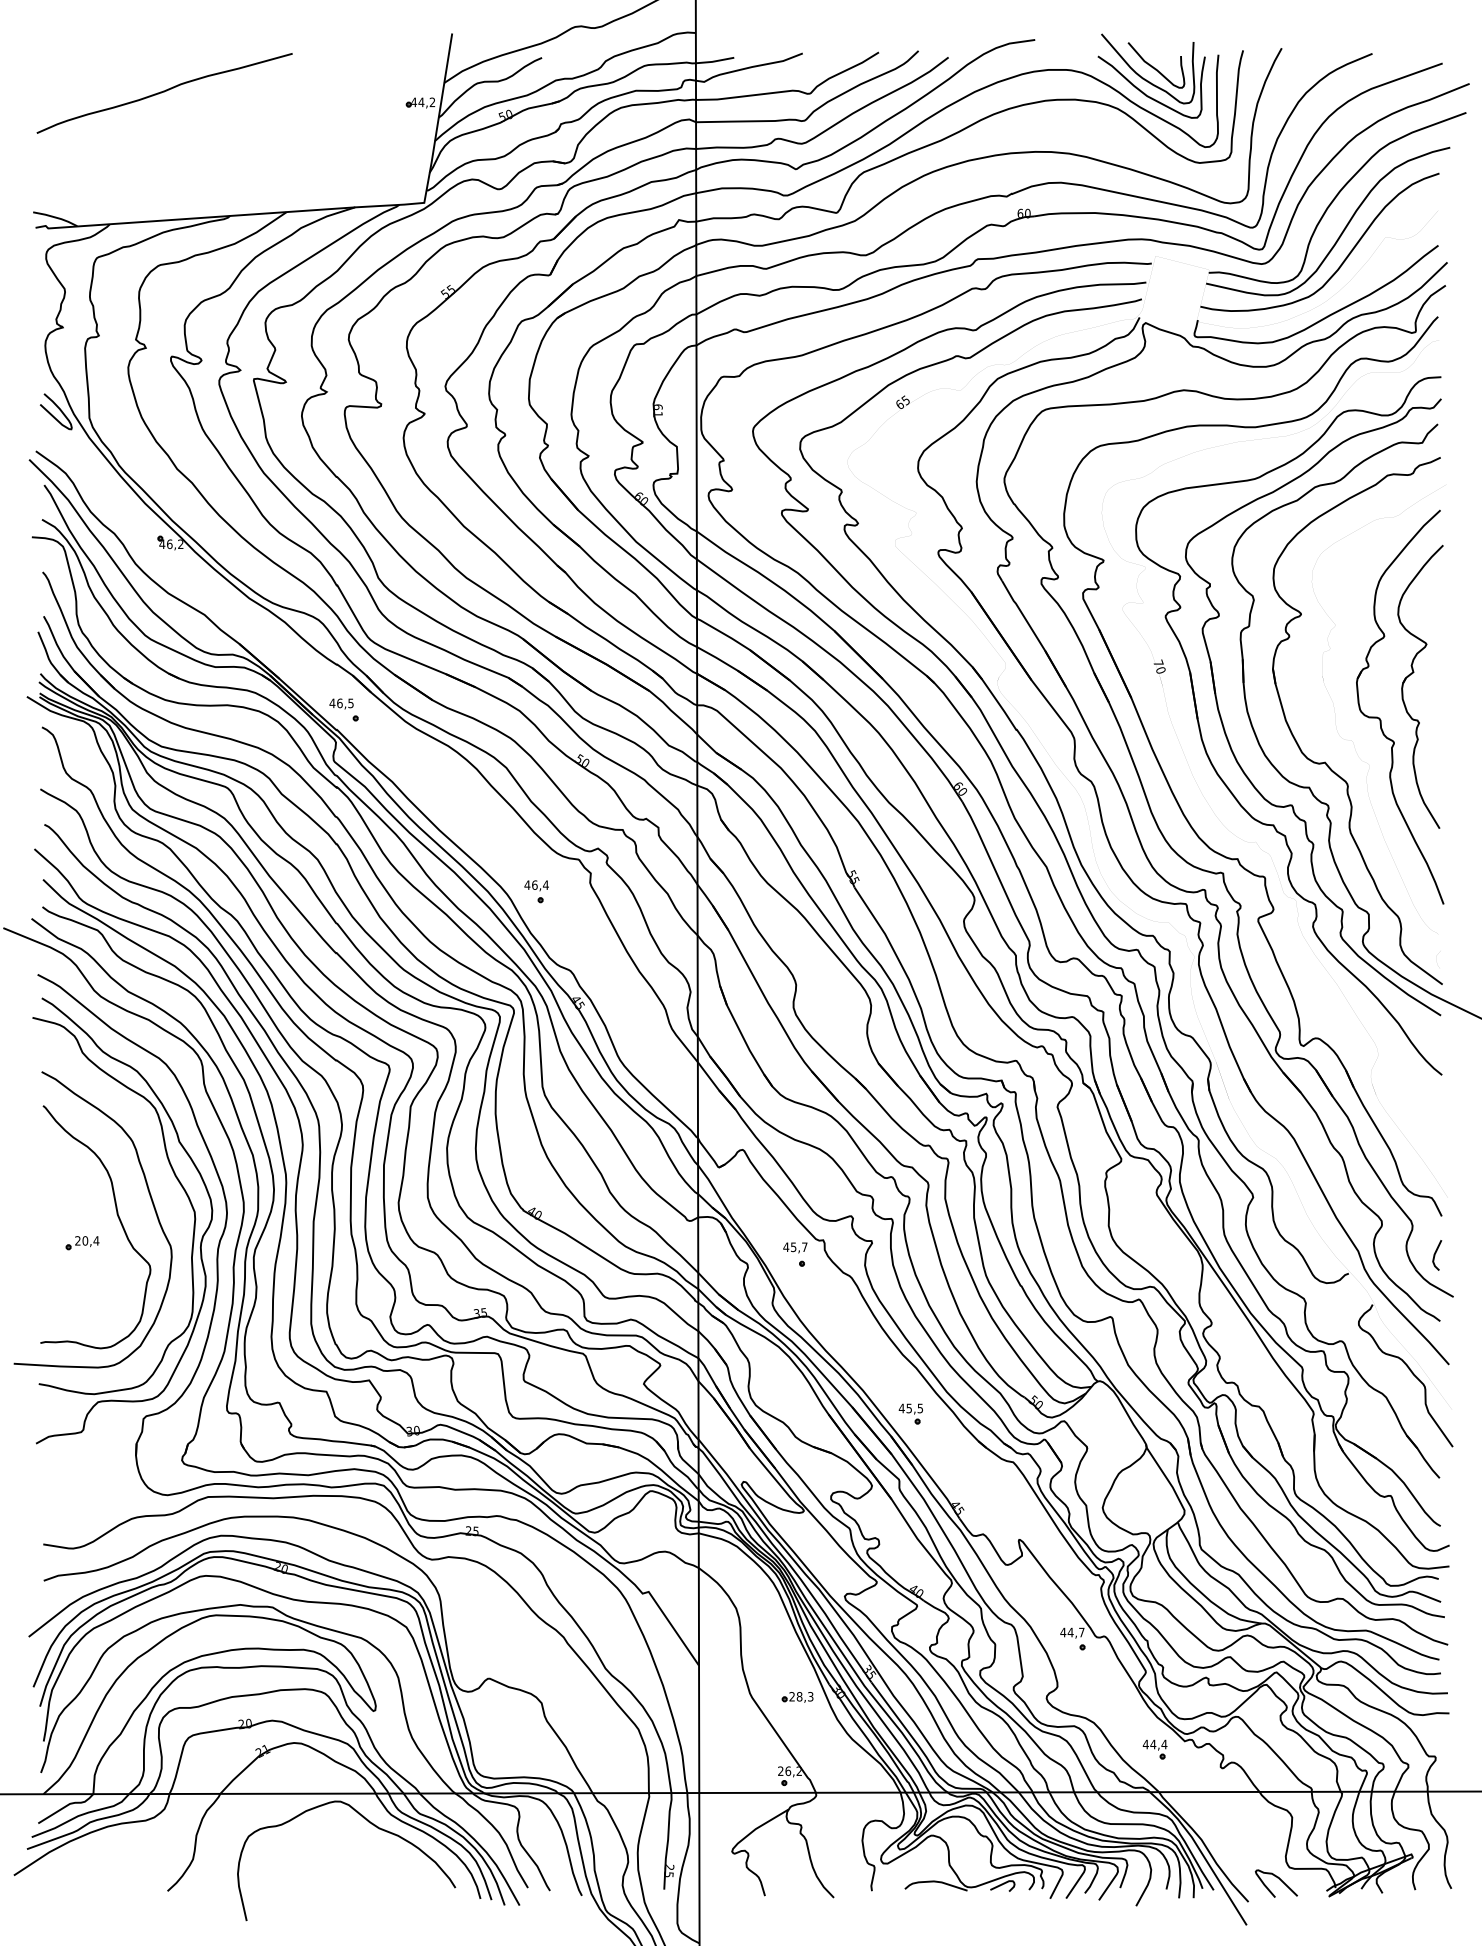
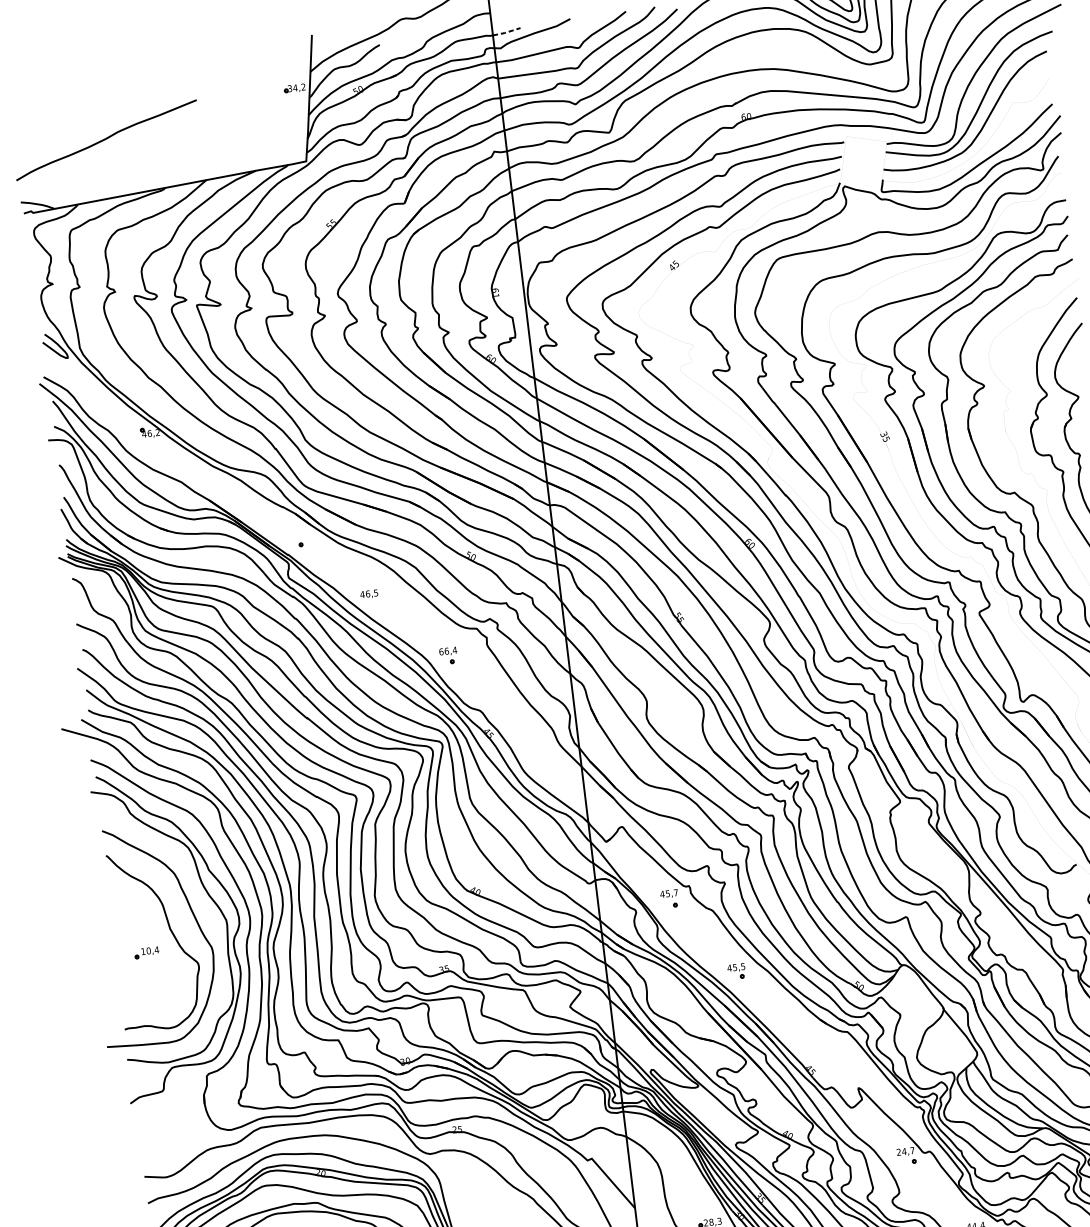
line: (715, 61) -> (507, 32), solid -> dashed
curve: (164, 92) -> (106, 139), moved
text: (414, 102) -> (290, 88), 44,2 -> 34,2
text: (899, 403) -> (671, 266), 65 -> 45
text: (1159, 666) -> (885, 436), 70 -> 35
text: (341, 703) -> (369, 593), moved
text: (527, 884) -> (441, 651), 46,4 -> 66,4
text: (77, 1240) -> (142, 951), 20,4 -> 10,4
part: (910, 1413) -> (736, 971), moved
text: (1063, 1632) -> (899, 1152), 44,7 -> 24,7

